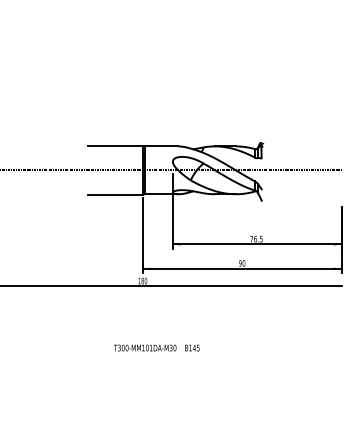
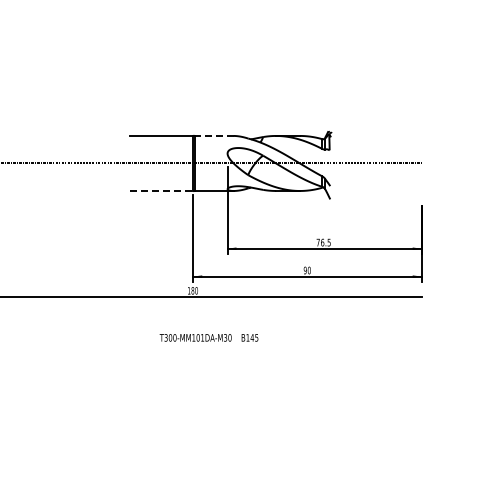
line: (160, 146) -> (213, 135), solid -> dashed
line: (115, 194) -> (161, 191), solid -> dashed
text: (156, 347) -> (208, 337), moved

